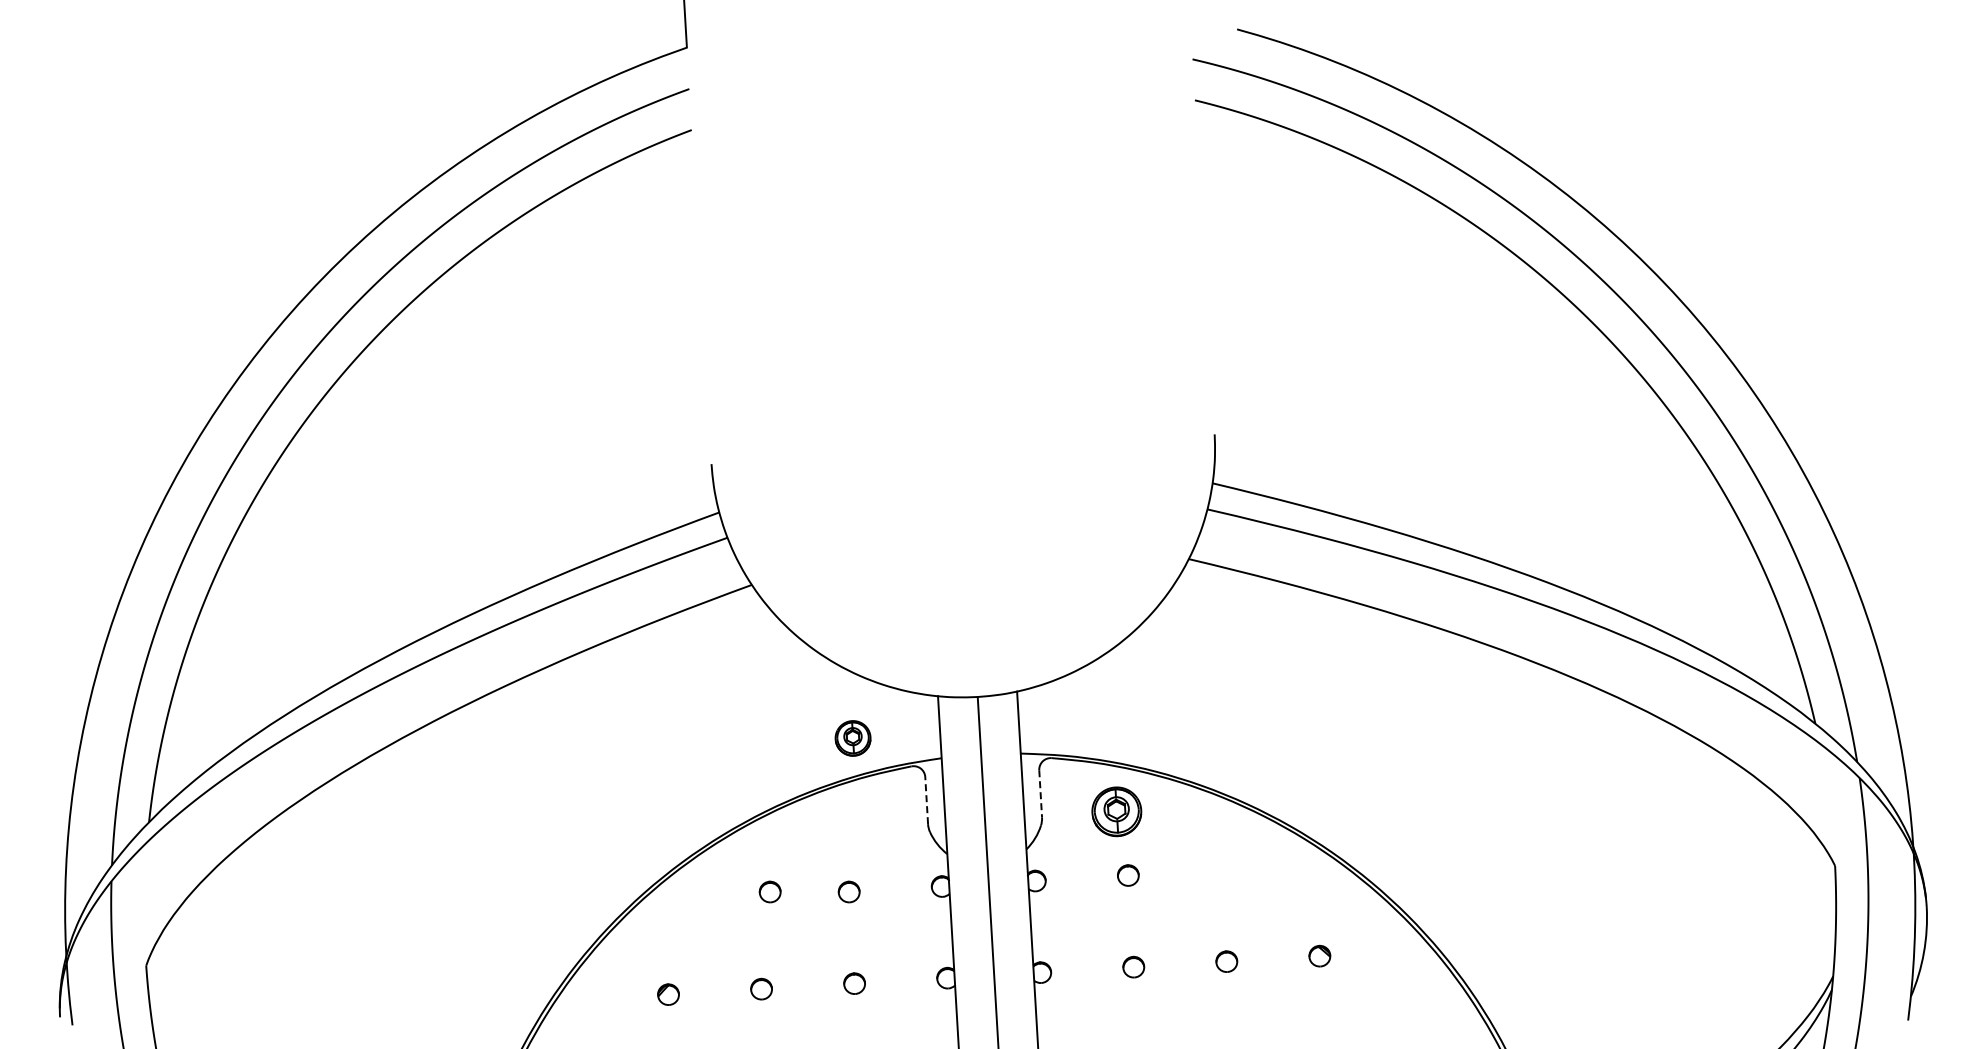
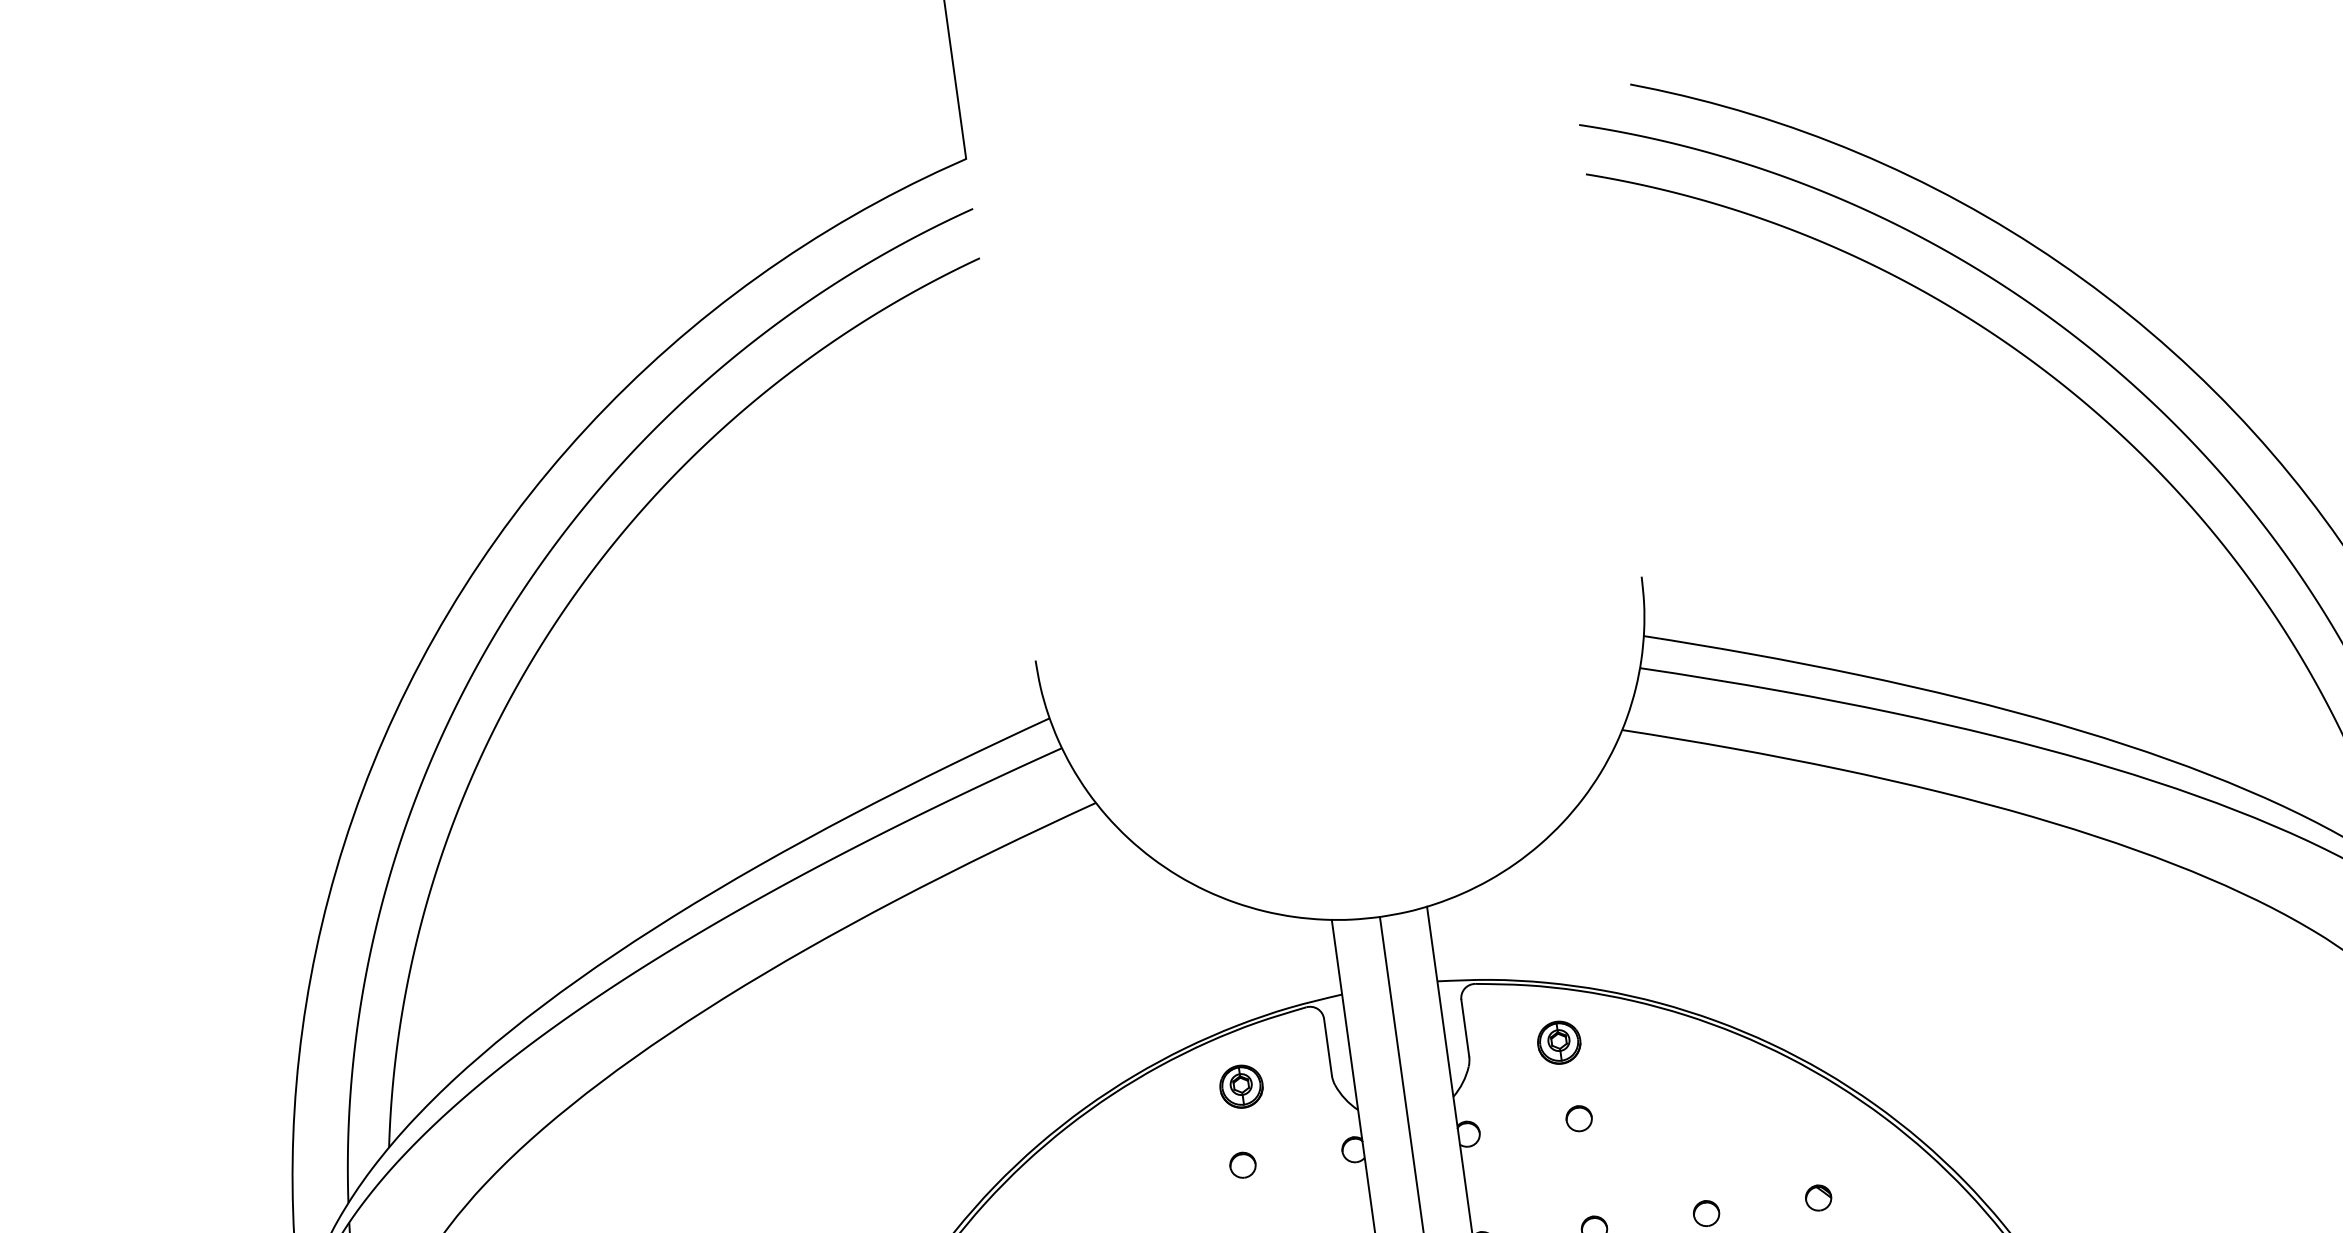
part: (852, 738) -> (1240, 1086), moved
line: (1040, 793) -> (1465, 1027), dashed -> solid
line: (926, 800) -> (1327, 1047), dashed -> solid
part: (1116, 811) -> (1558, 1042), size x0.71
part: (769, 891) -> (1146, 1172), removed

